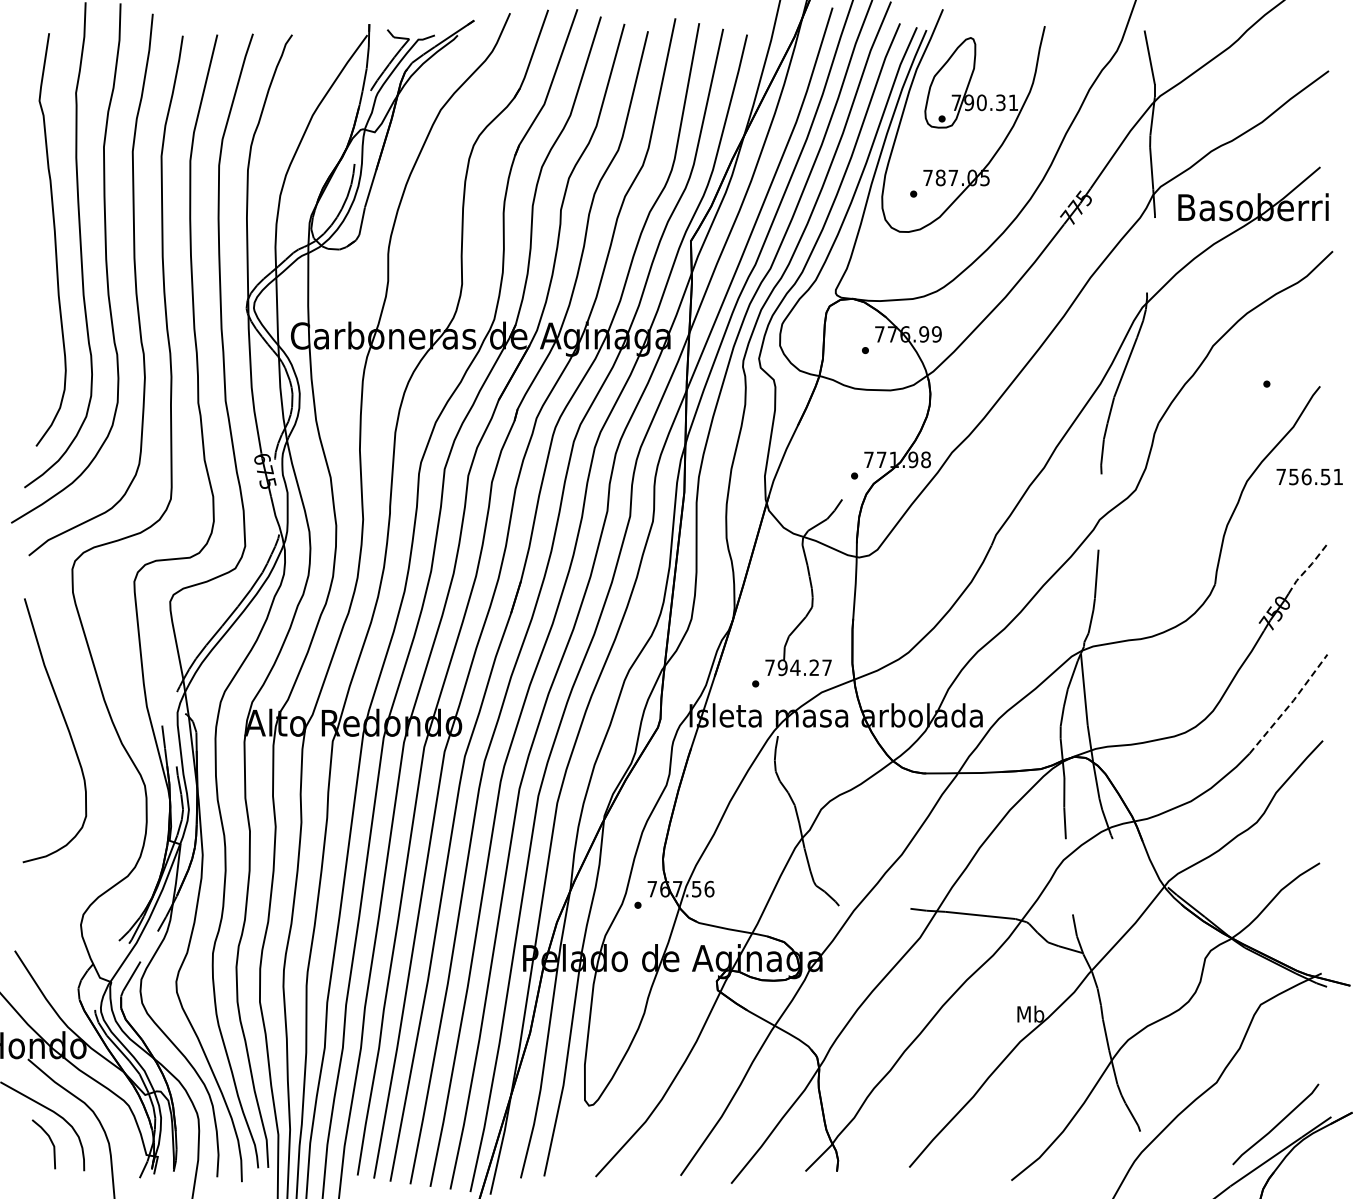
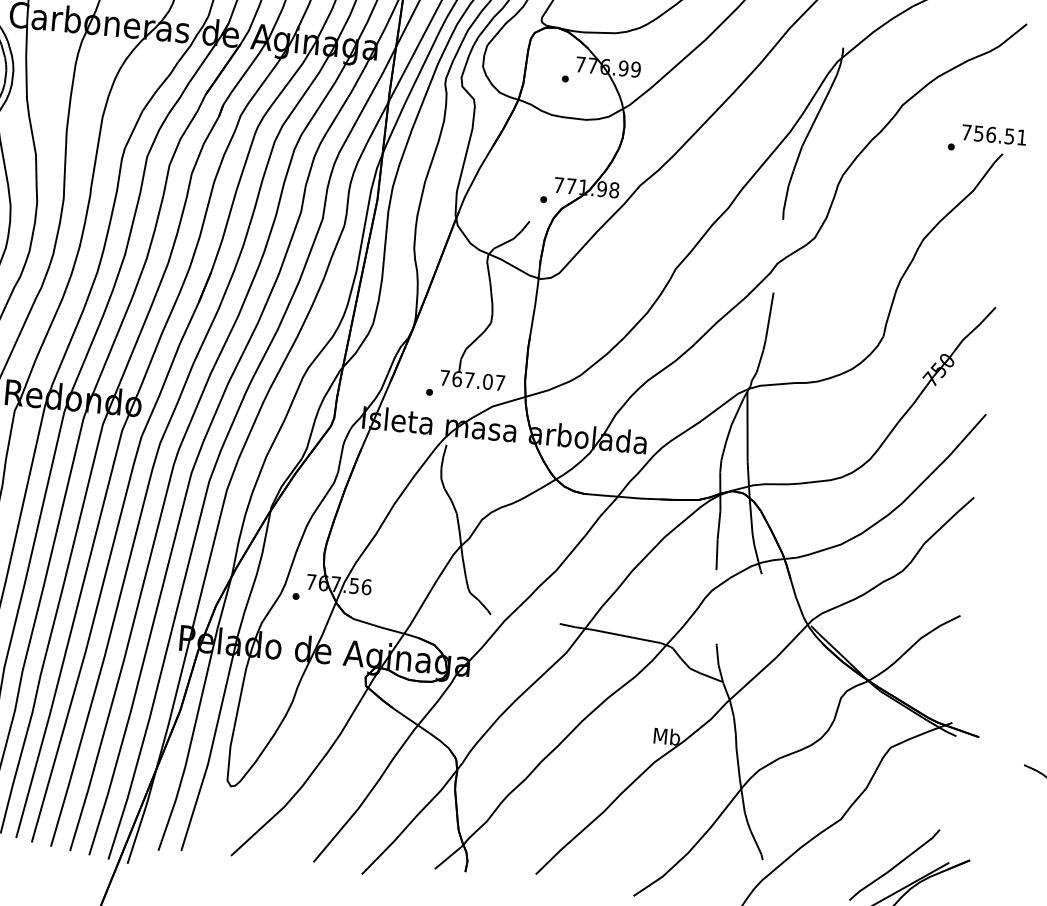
text: (1309, 476) -> (994, 134), moved
line: (1307, 568) -> (974, 329), dashed -> solid
text: (798, 667) -> (472, 380), 794.27 -> 767.07
line: (1290, 704) -> (945, 459), dashed -> solid

